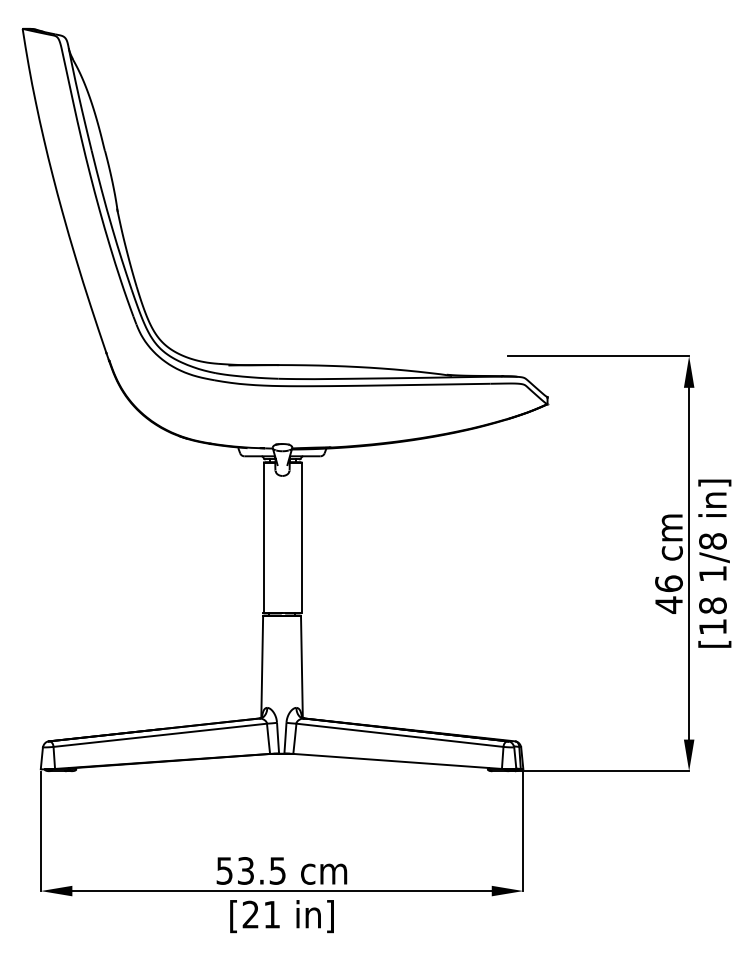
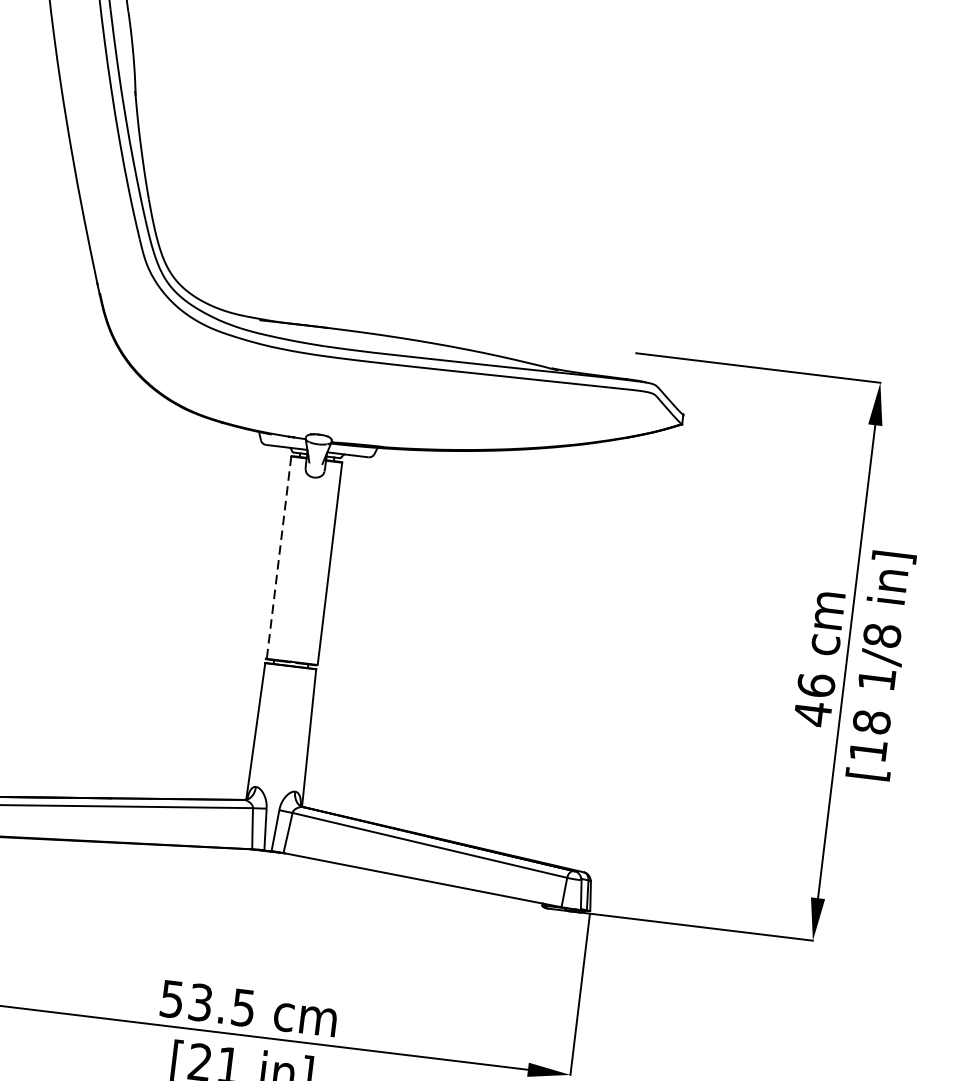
line: (263, 538) -> (278, 558), solid -> dashed

